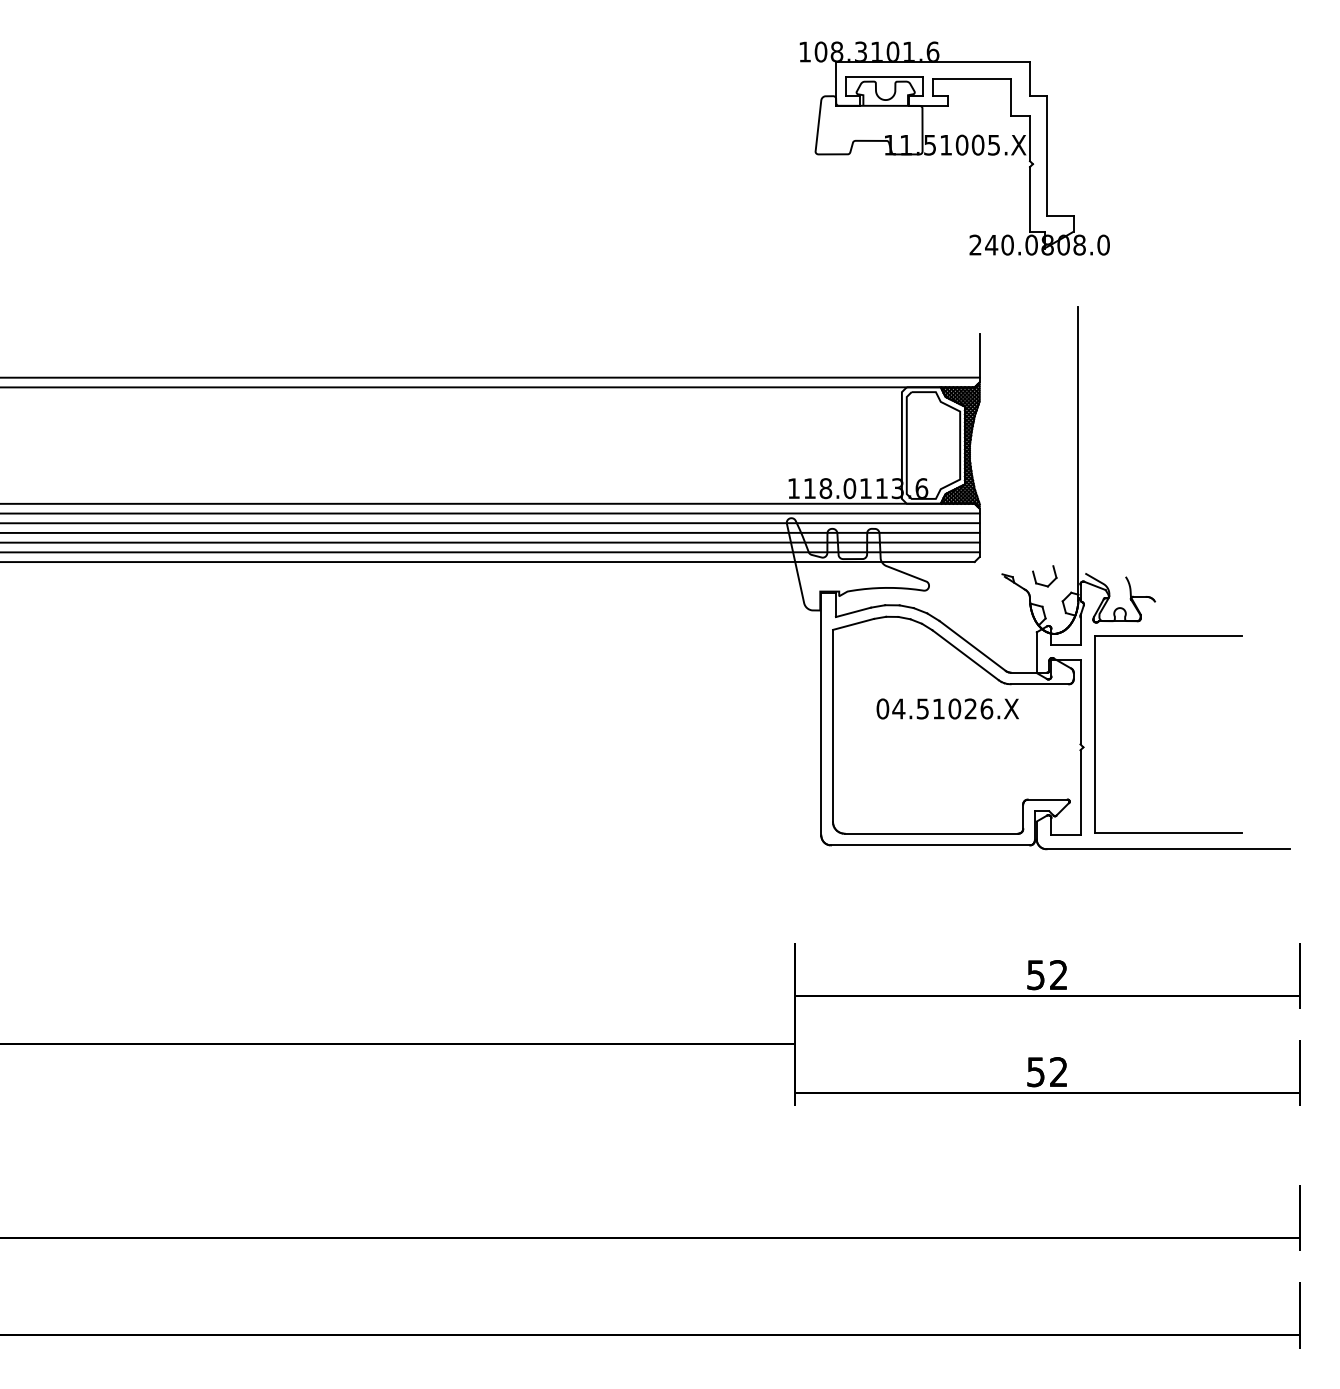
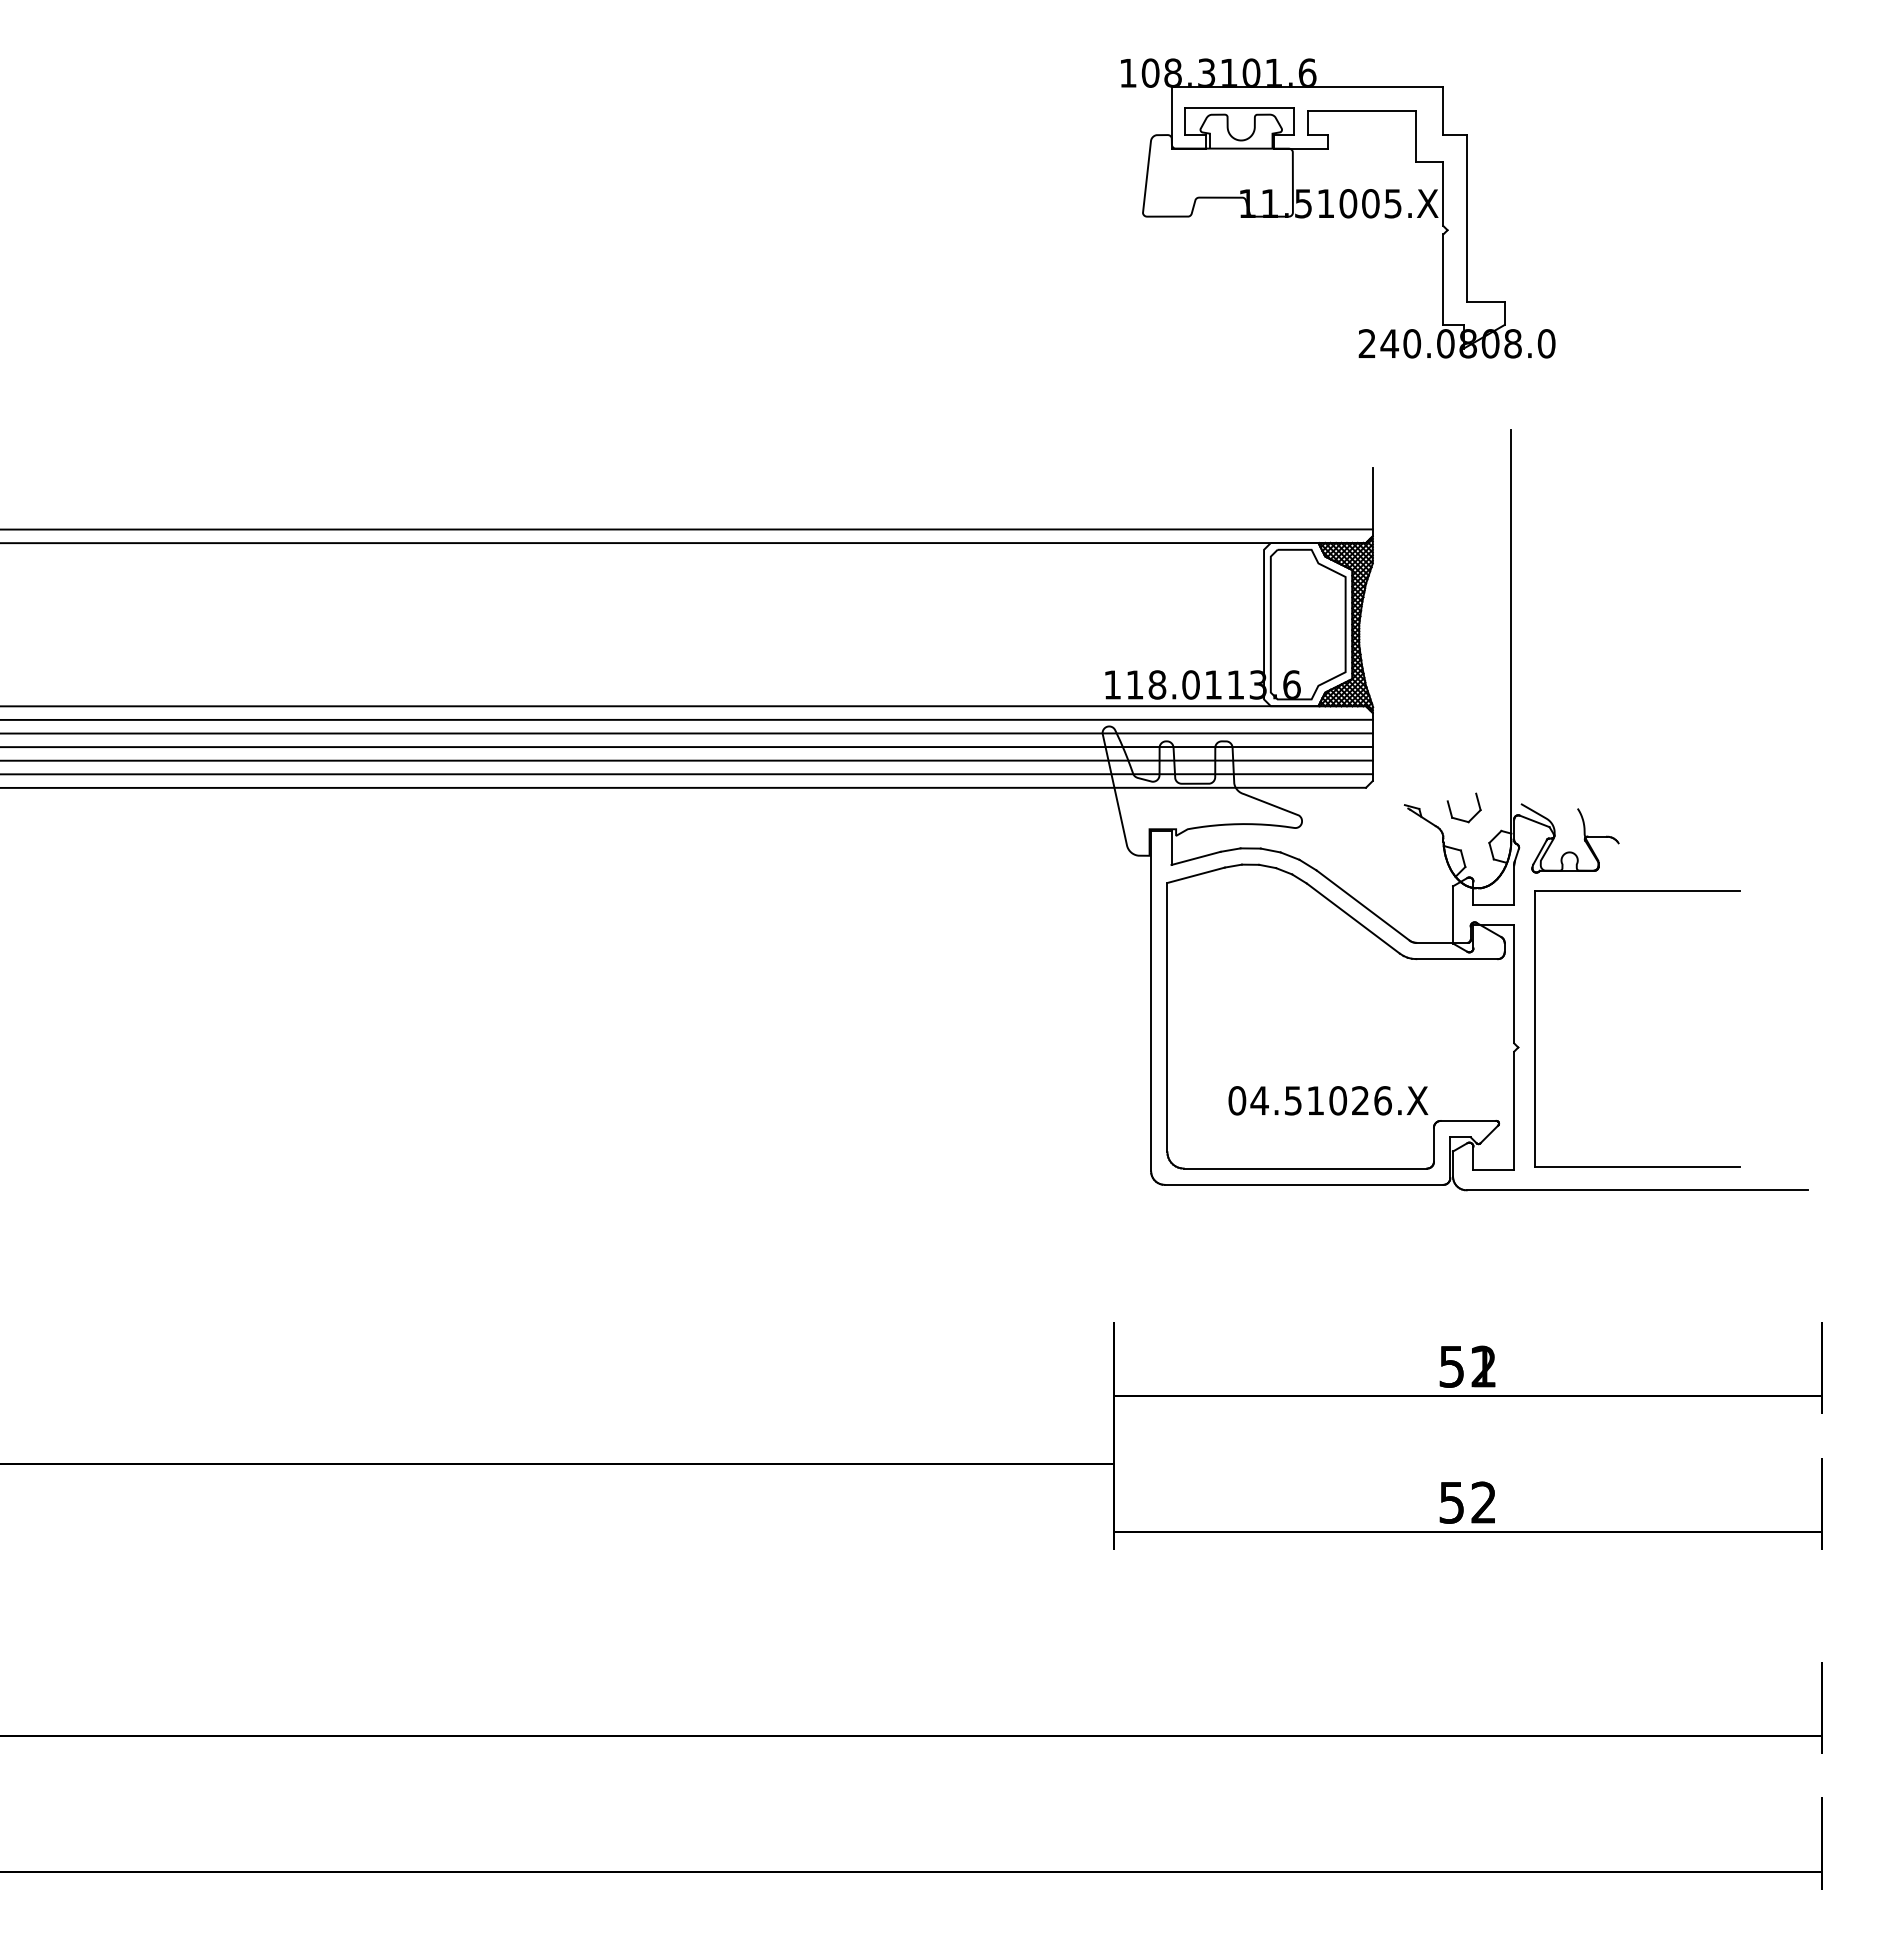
text: (947, 708) -> (1328, 1100), moved
text: (1058, 974) -> (1483, 1366), 52 -> 51

